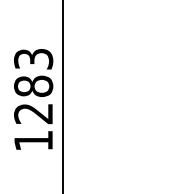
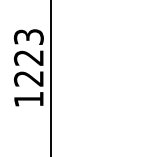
text: (33, 85) -> (28, 57), 1283 -> 1223

